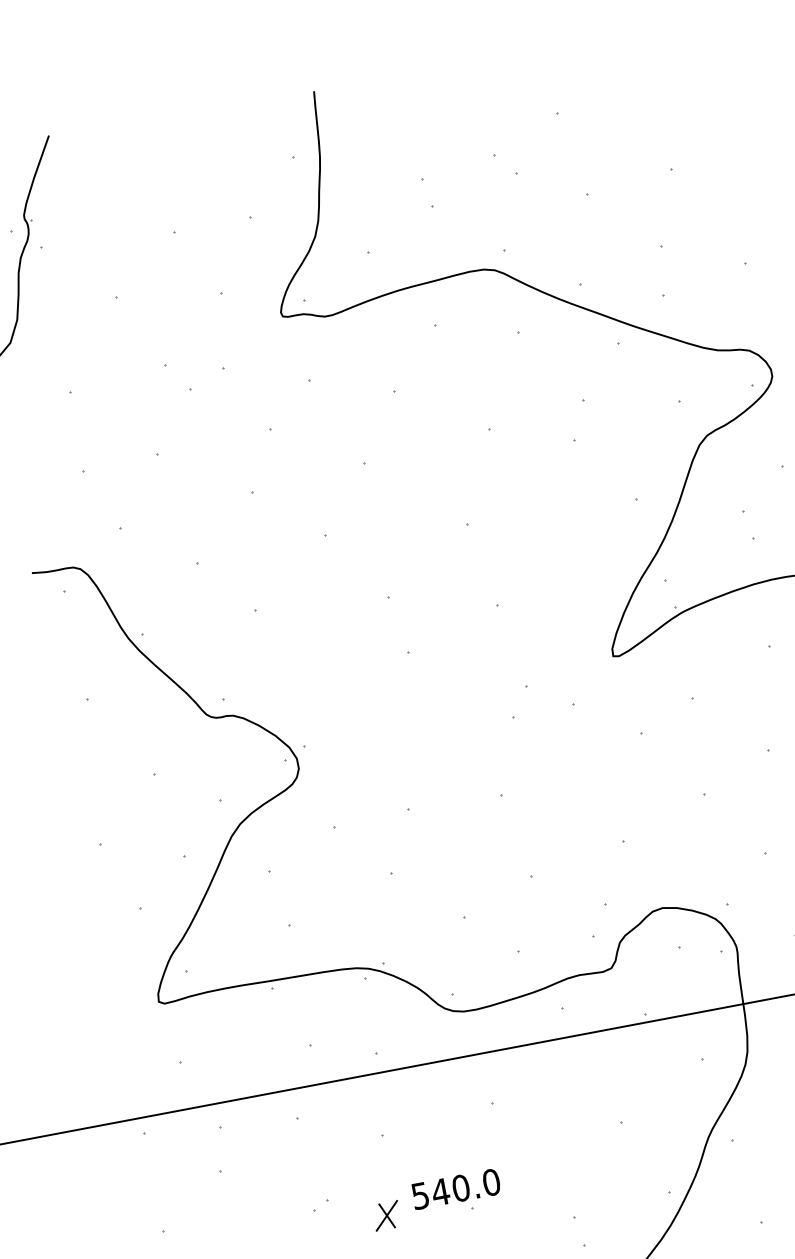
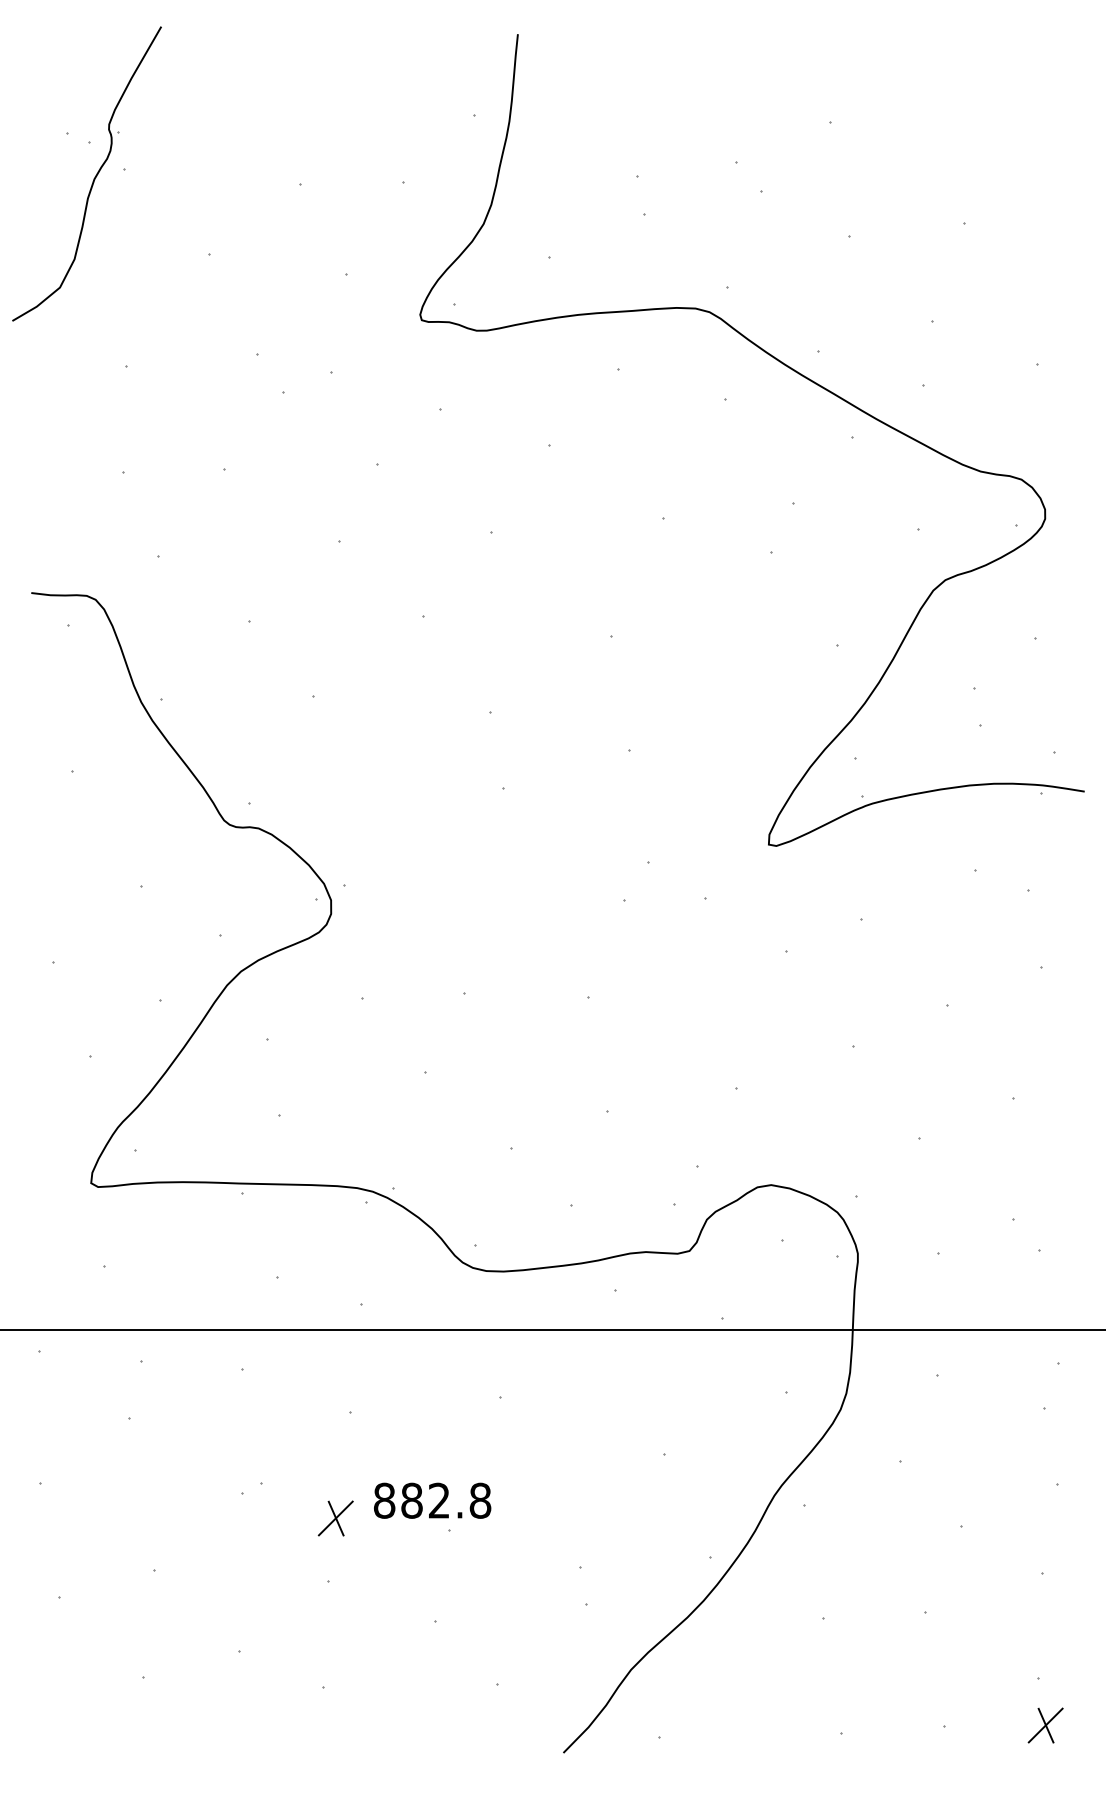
text: (455, 1189) -> (432, 1500), 540.0 -> 882.8

